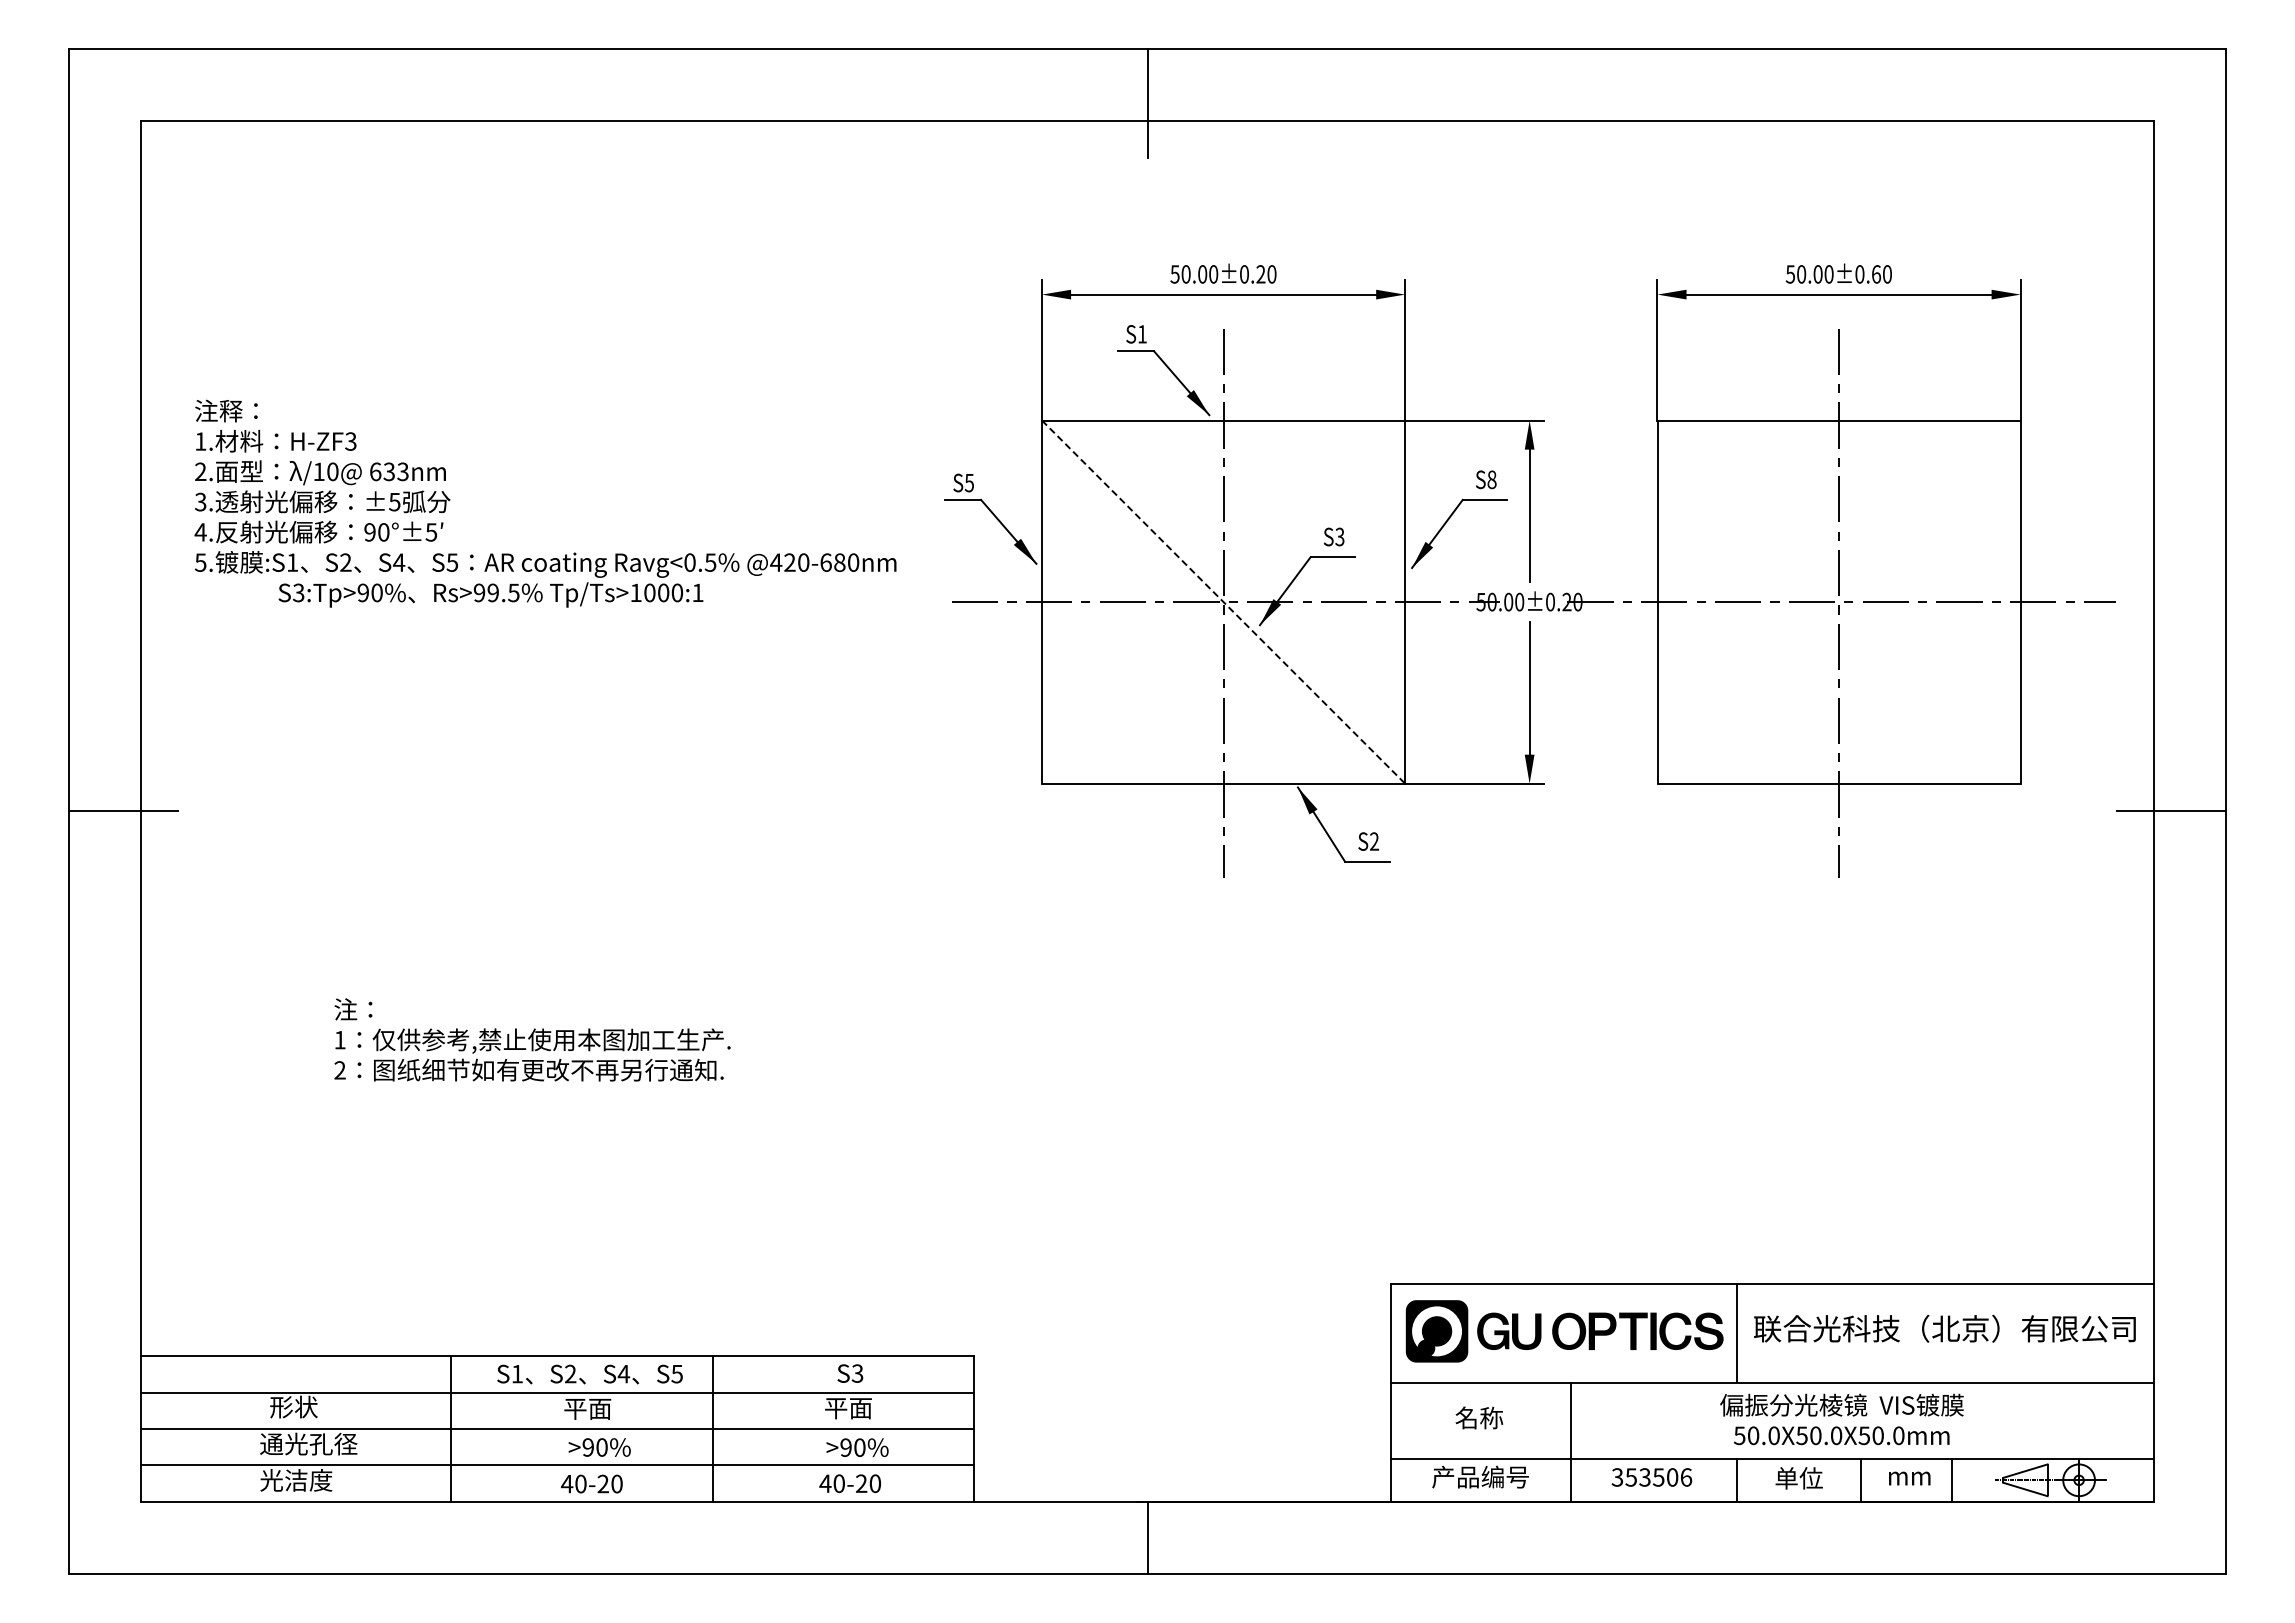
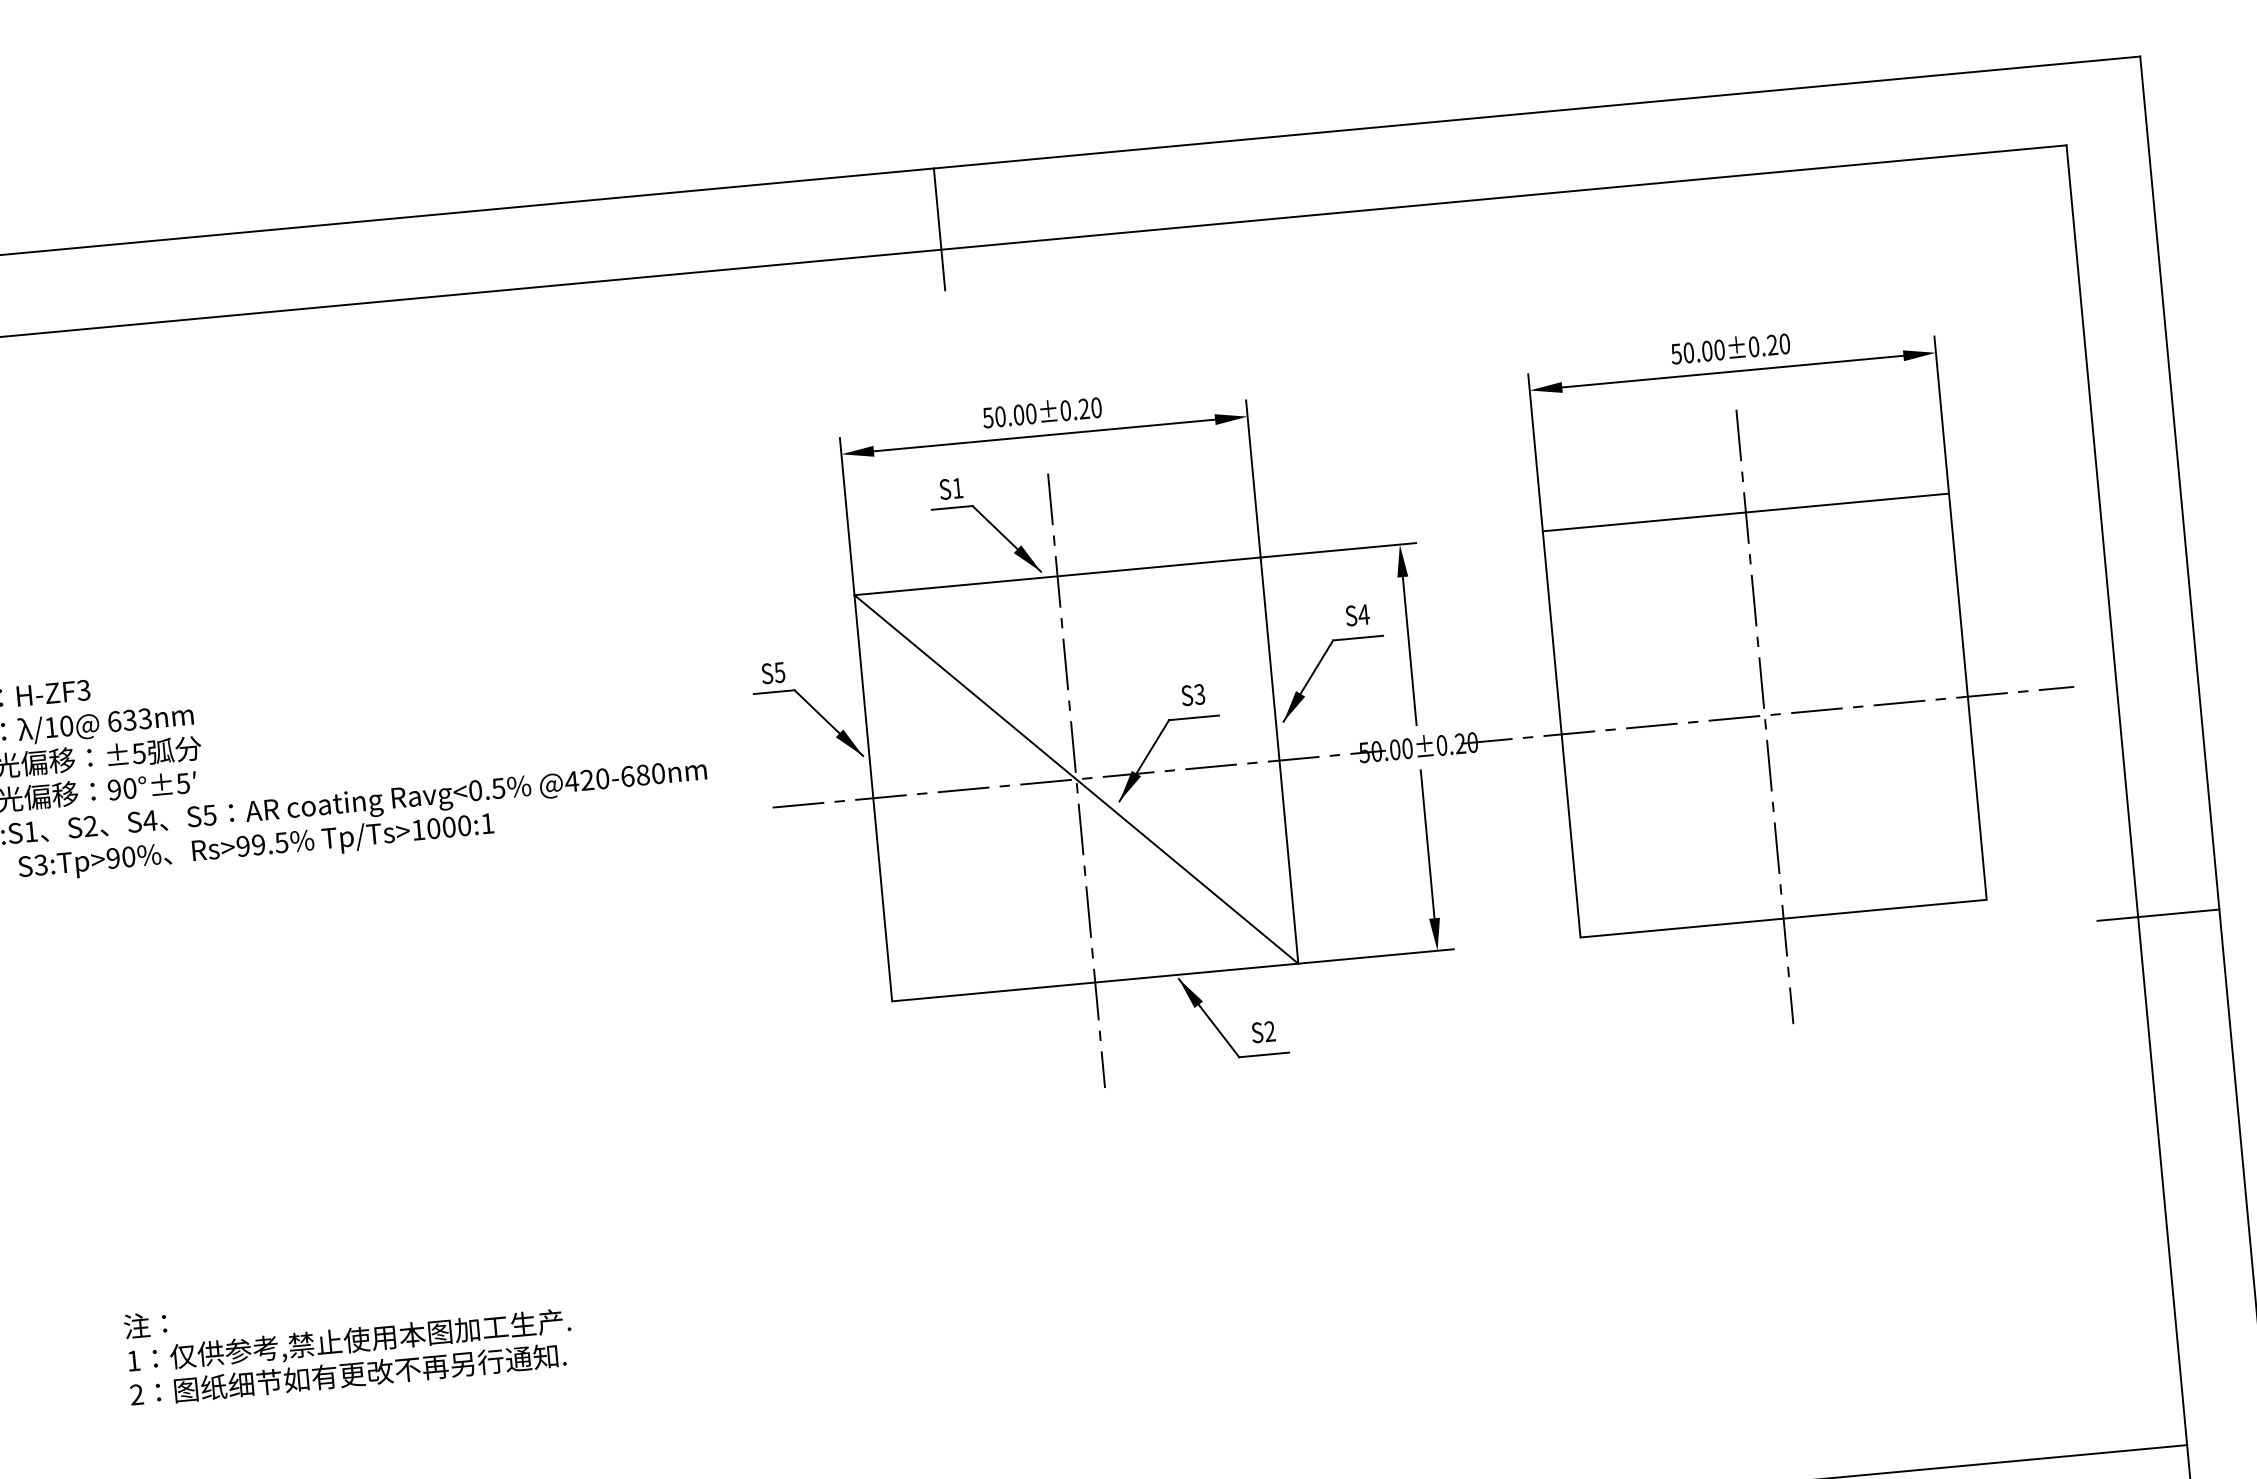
text: (1876, 274) -> (1772, 345), 50.00±0.60 -> 50.00±0.20
text: (1491, 479) -> (1363, 614), S8 -> S4
line: (1223, 602) -> (1076, 779), dashed -> solid

